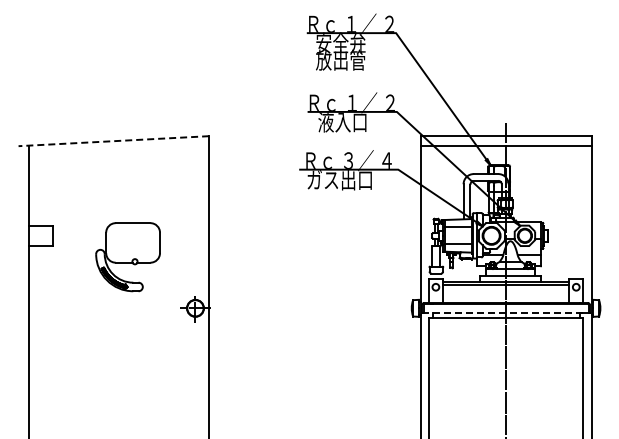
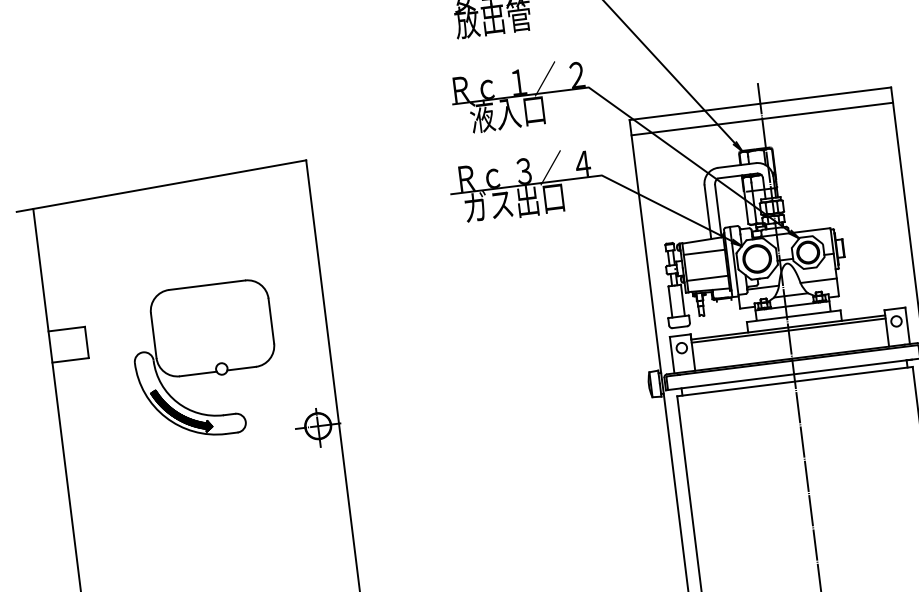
line: (113, 141) -> (161, 186), dashed -> solid
part: (127, 256) -> (204, 359), size x1.43
line: (503, 313) -> (790, 375), dashed -> solid

